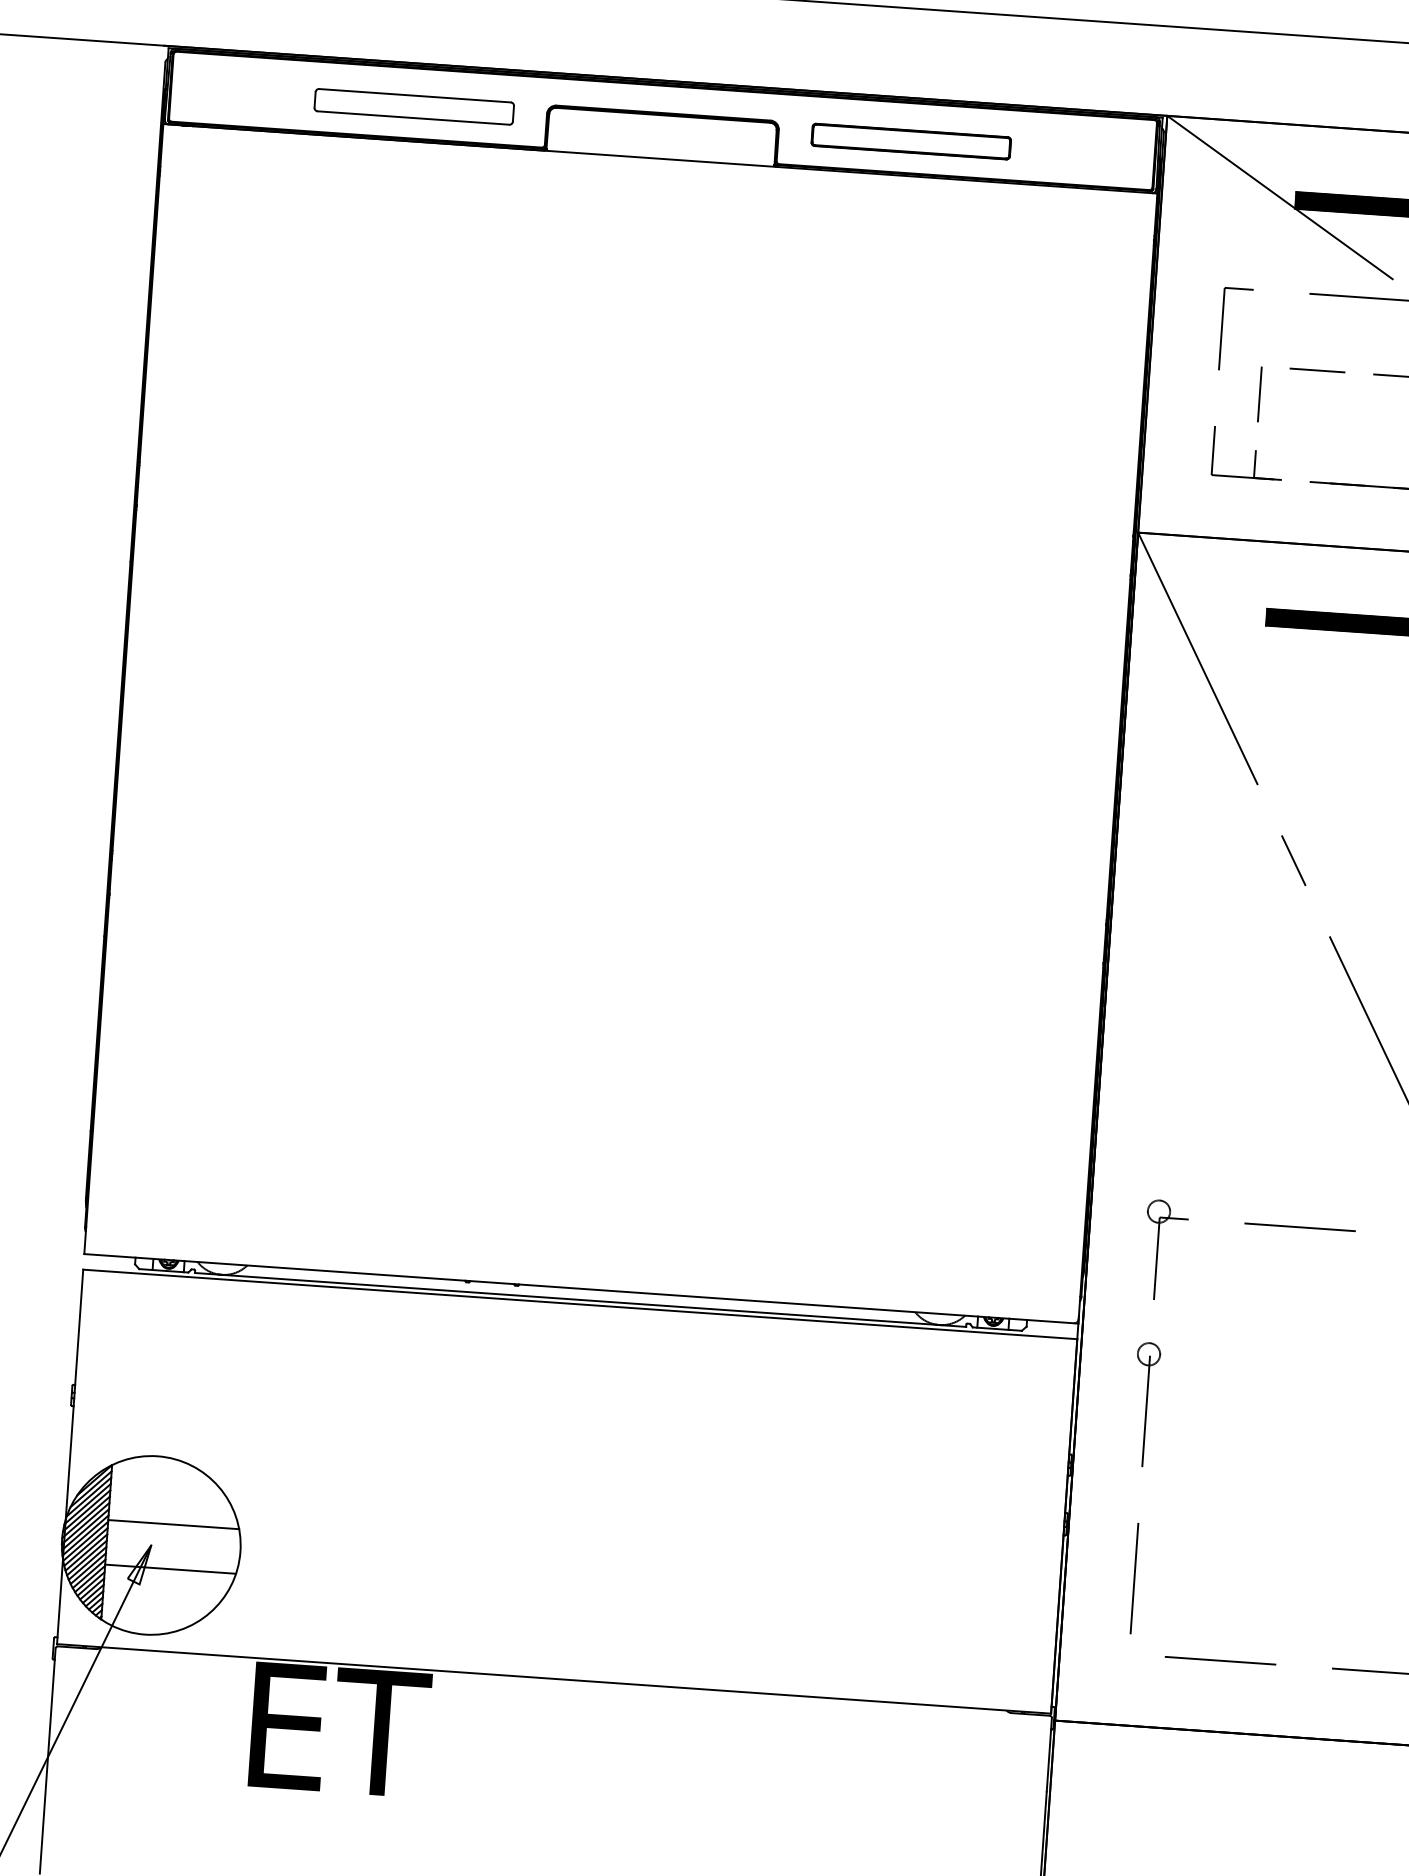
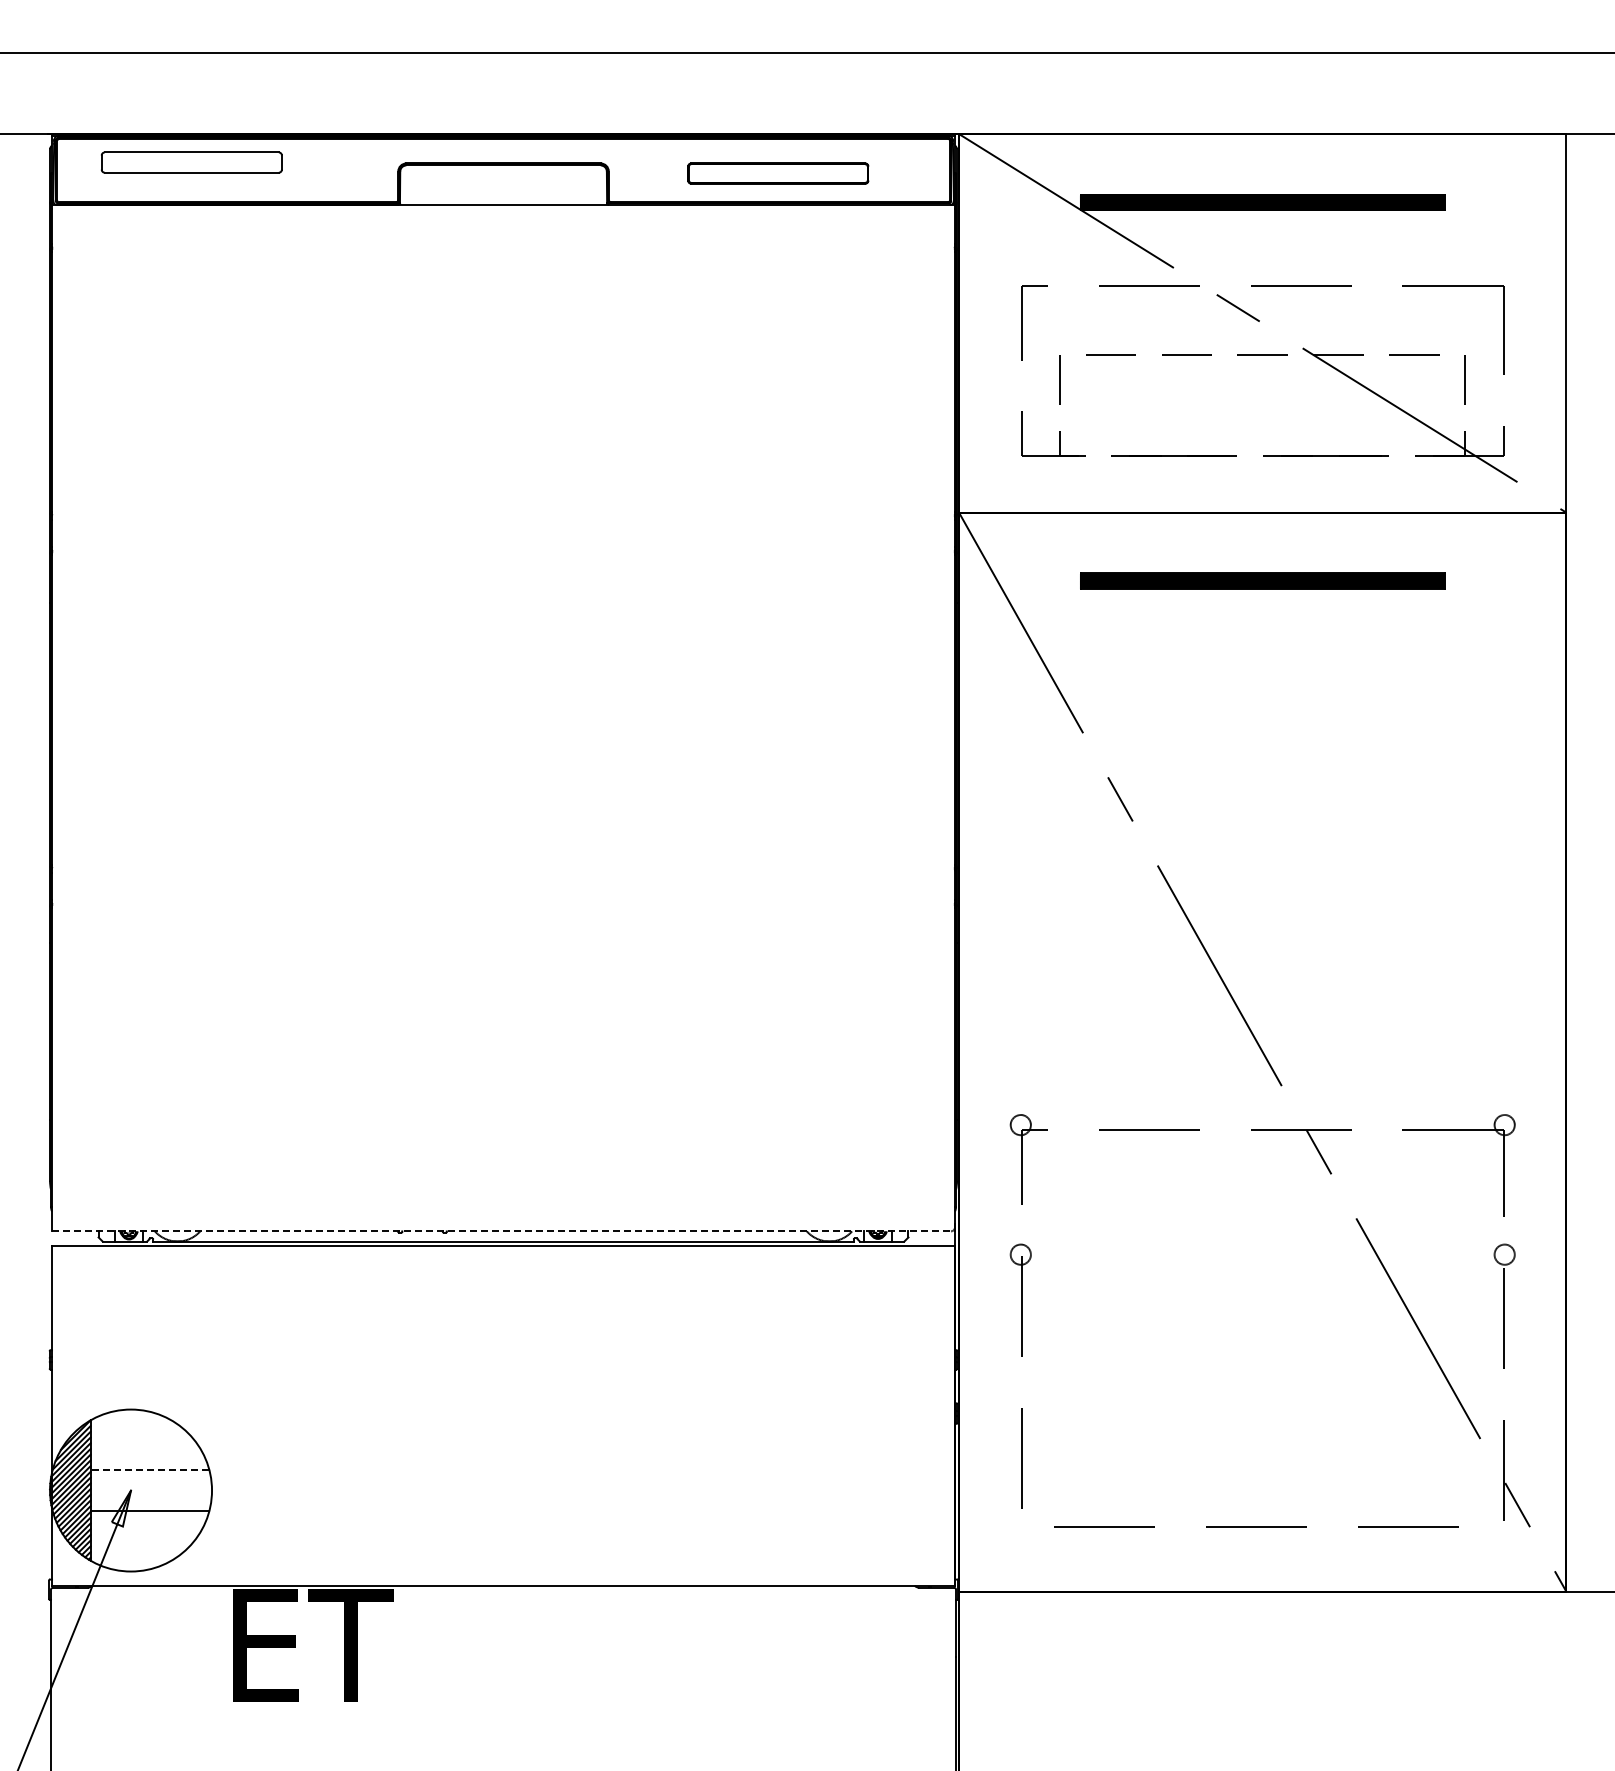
part: (413, 106) -> (191, 162), moved
part: (911, 141) -> (778, 173), moved
line: (582, 1289) -> (504, 1231), solid -> dashed
line: (173, 1524) -> (149, 1470), solid -> dashed

